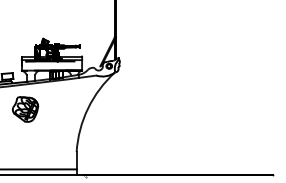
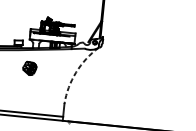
arc: (88, 108) -> (76, 72), solid -> dashed
part: (25, 109) -> (29, 68), size x0.7

